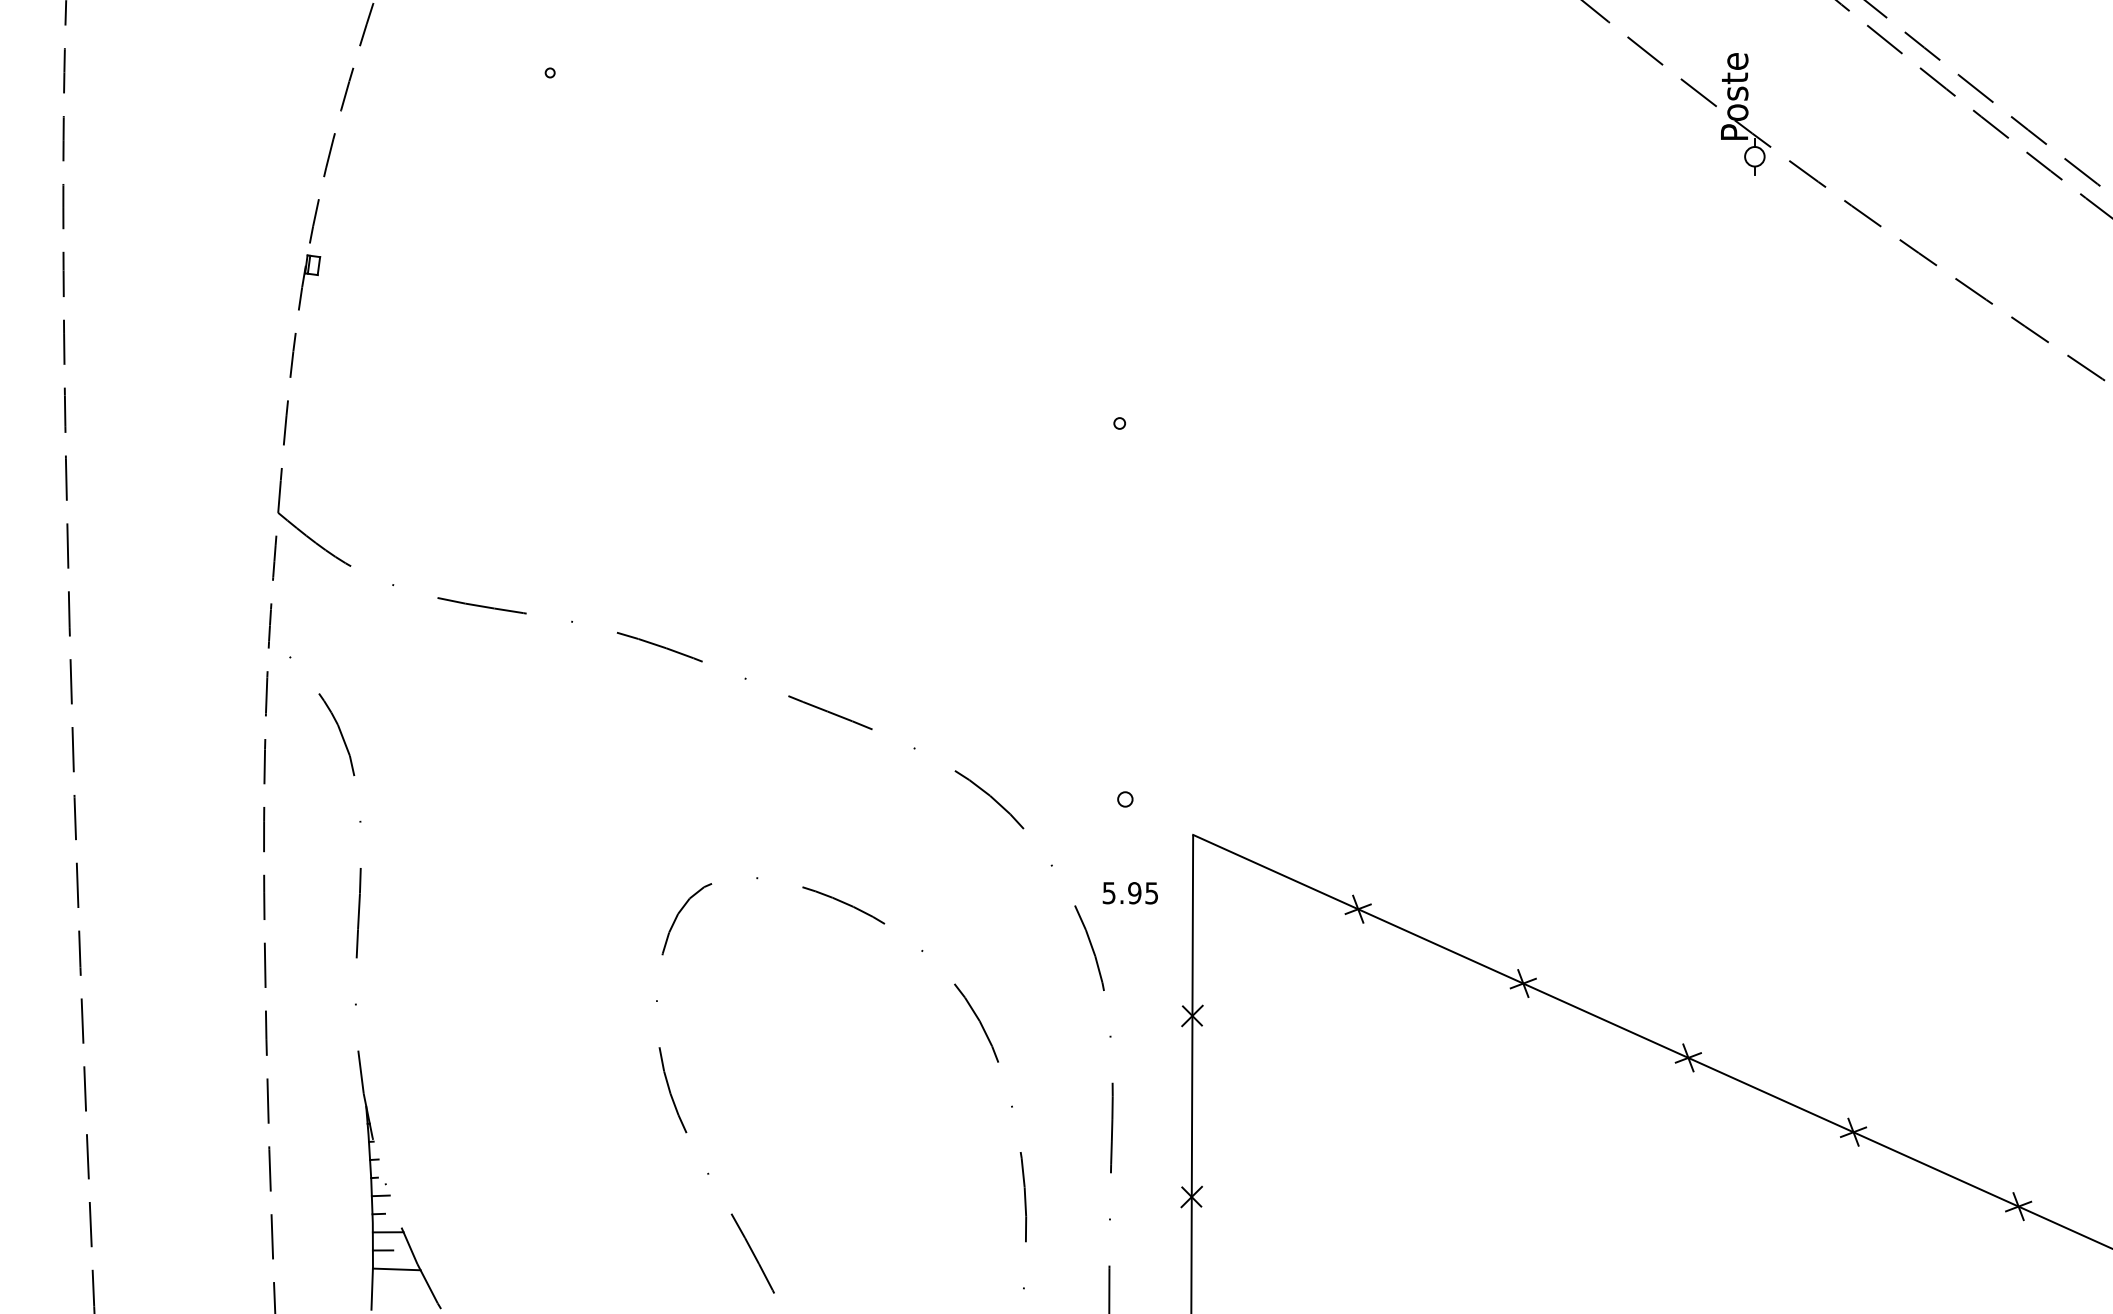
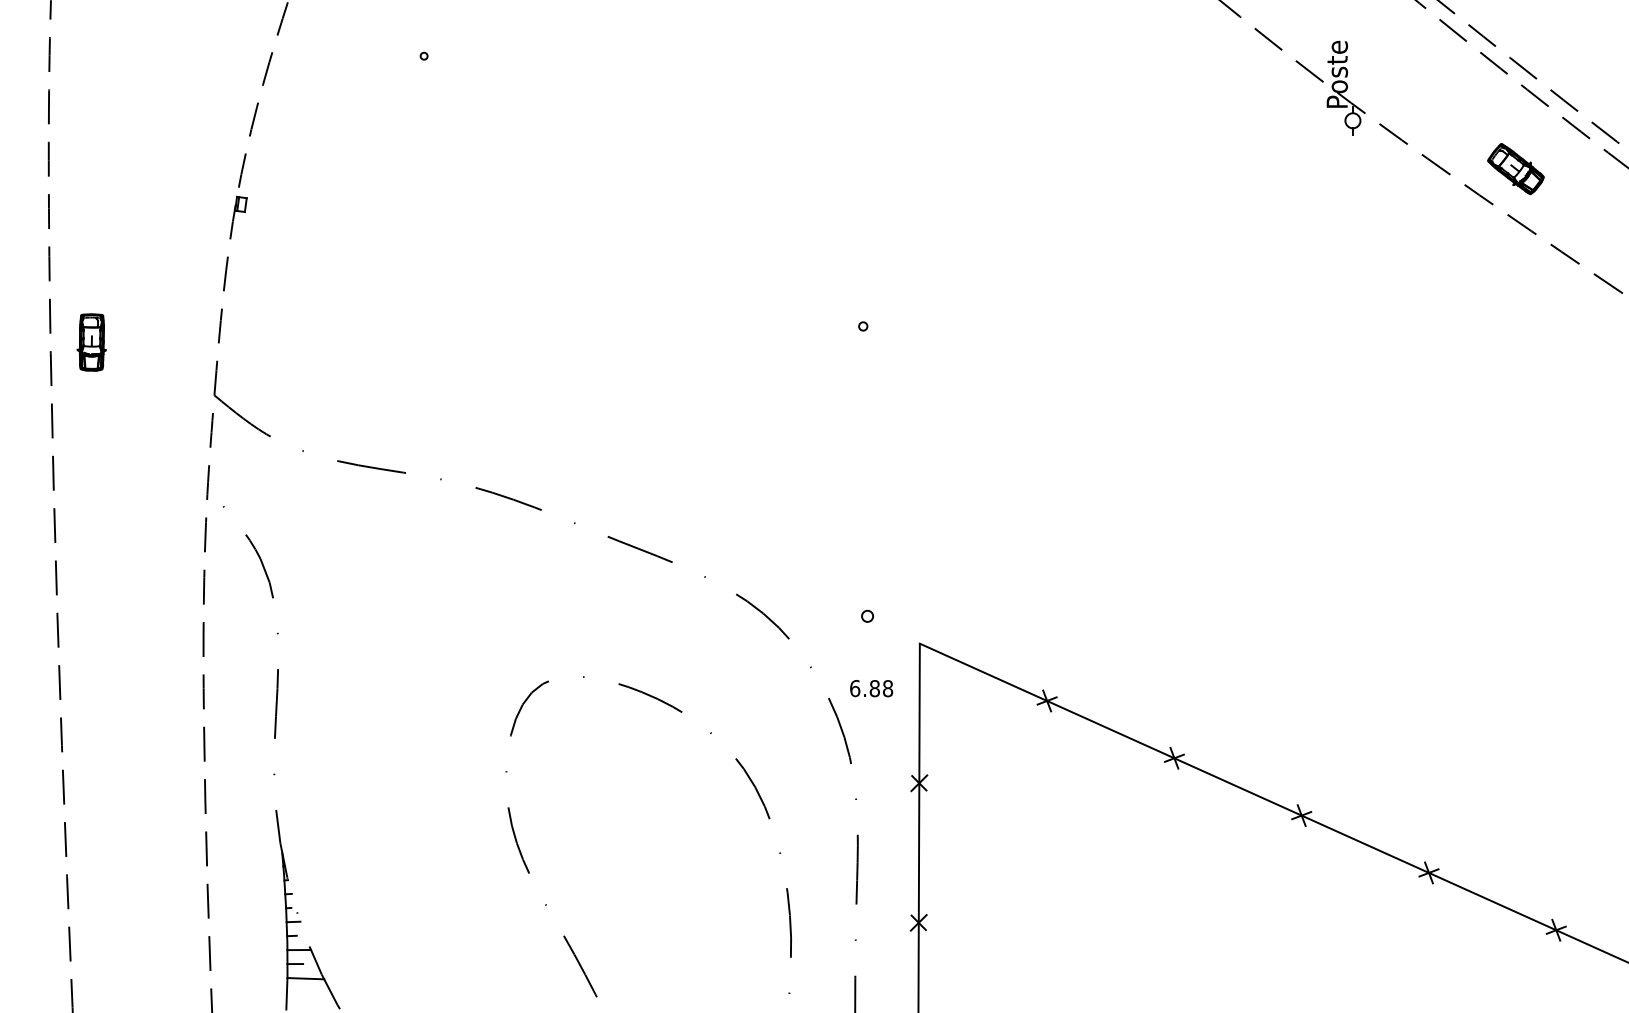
part: (1966, 218) -> (1516, 168), added
part: (118, 443) -> (91, 341), added
text: (1130, 893) -> (871, 688), 5.95 -> 6.88

